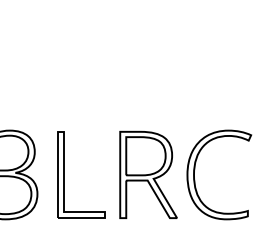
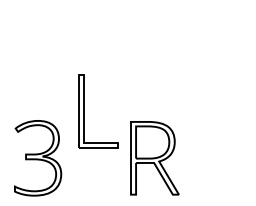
part: (65, 175) -> (84, 111), moved
part: (195, 175) -> (194, 158), removed

